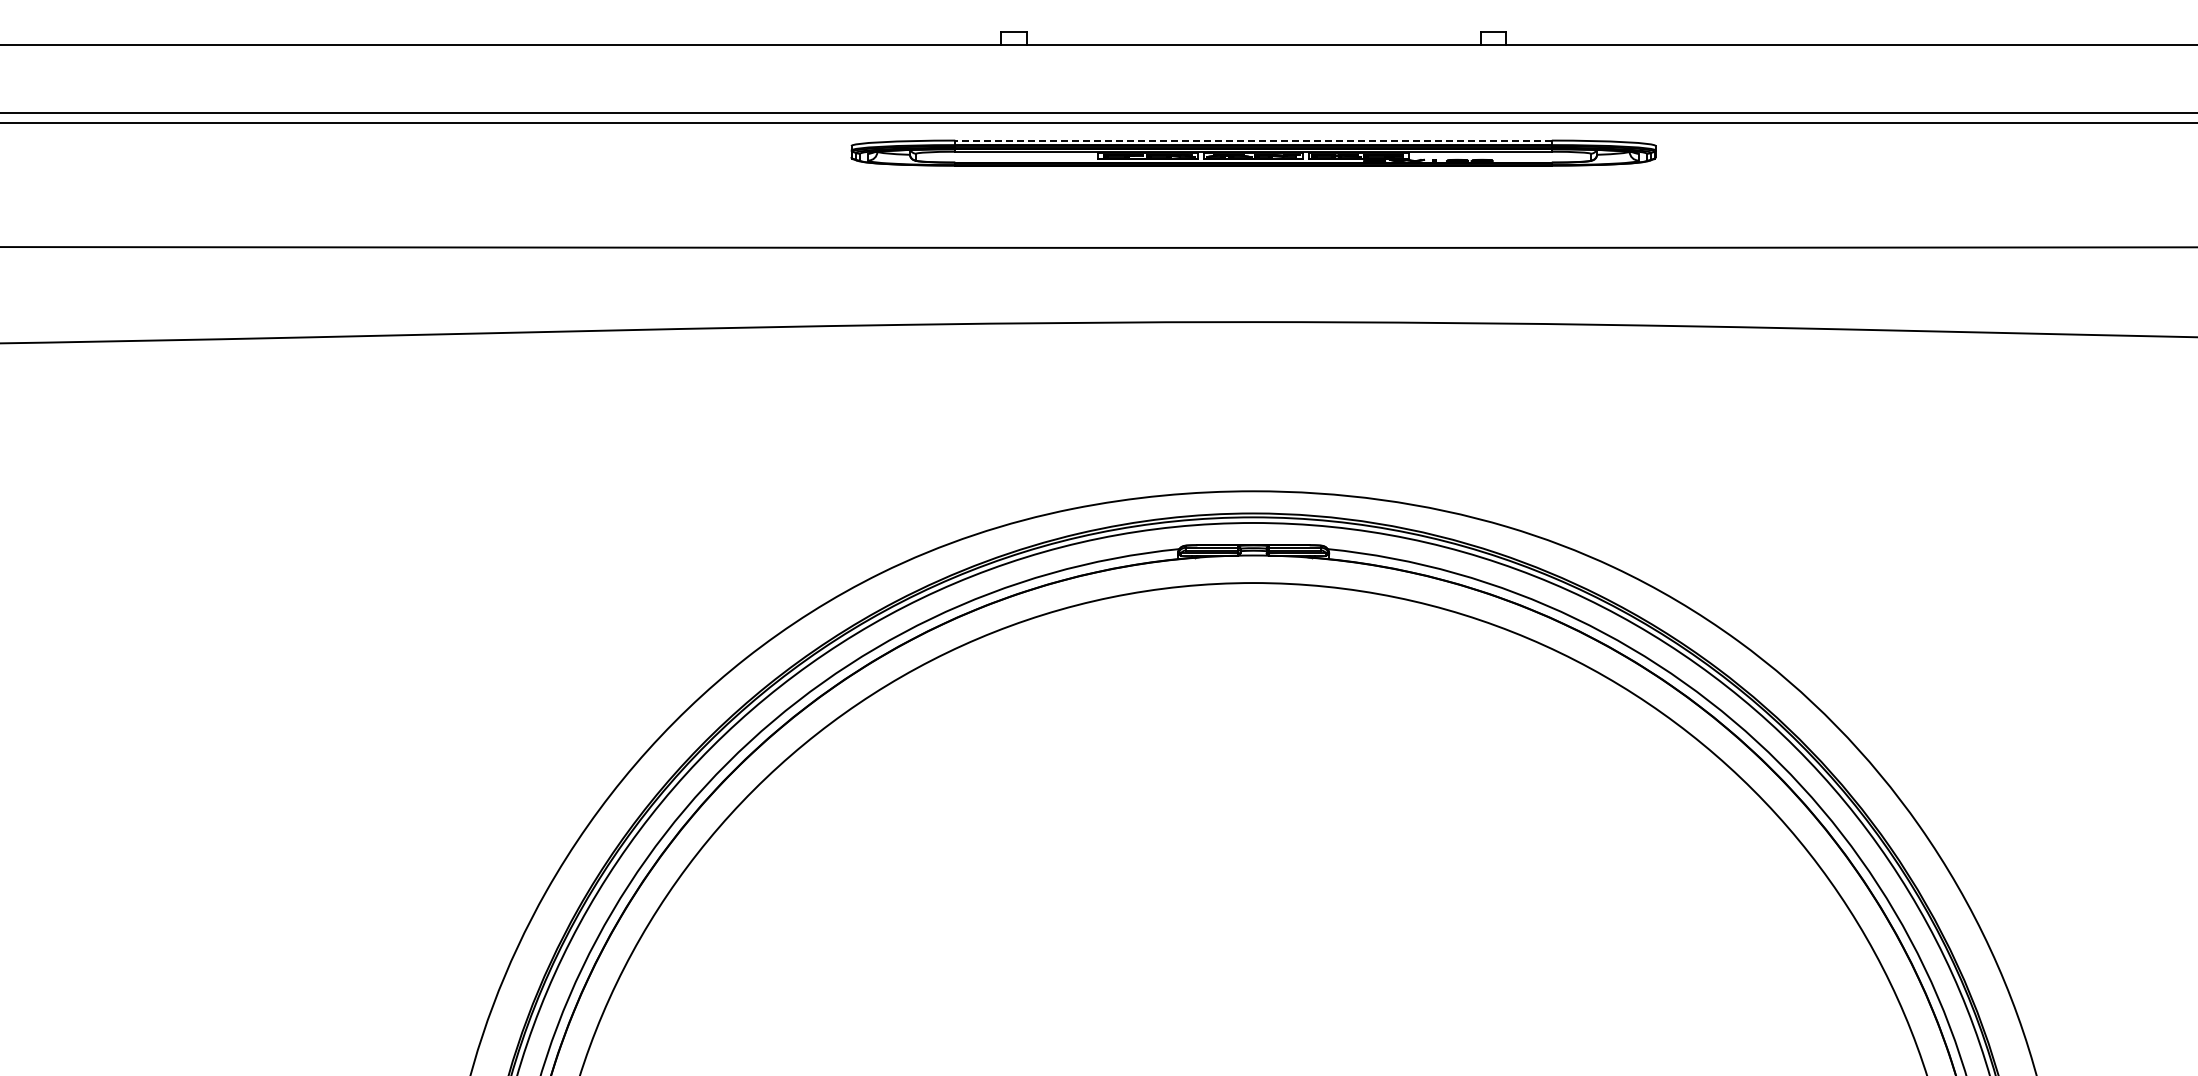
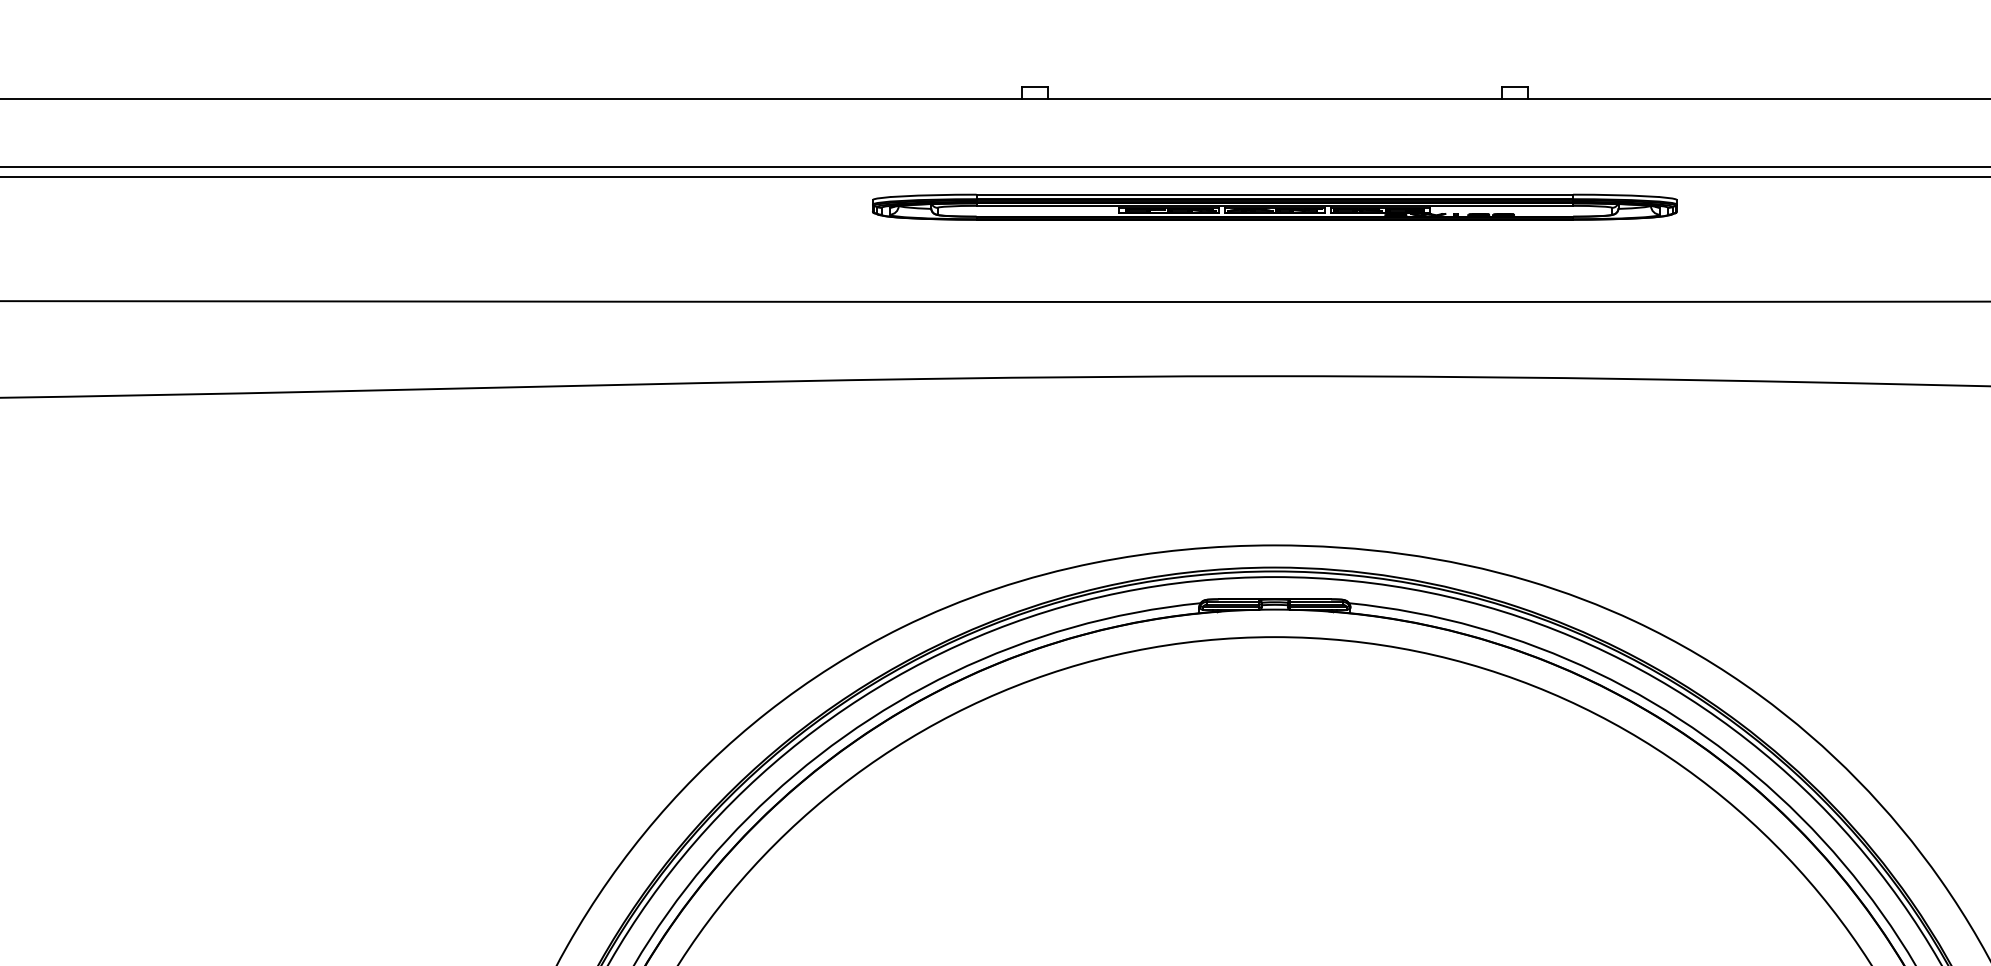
line: (1253, 140) -> (1274, 194), dashed -> solid

